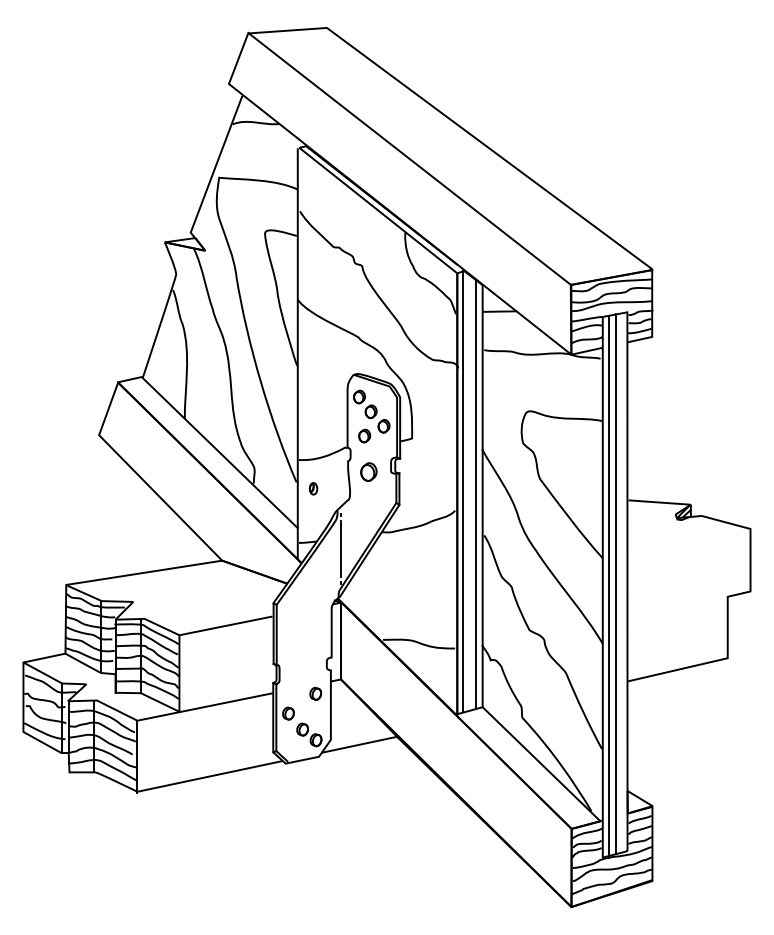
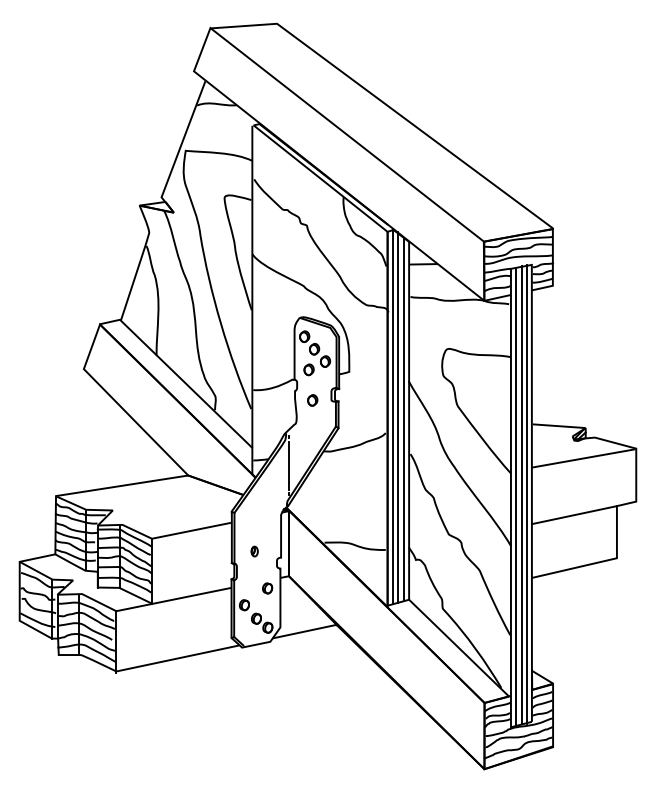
part: (368, 472) -> (312, 400), size x0.71
part: (313, 488) -> (254, 551), moved
line: (470, 492) -> (398, 417), added
line: (688, 540) -> (583, 458), added
line: (621, 583) -> (526, 494), added
line: (677, 606) -> (574, 514), added

